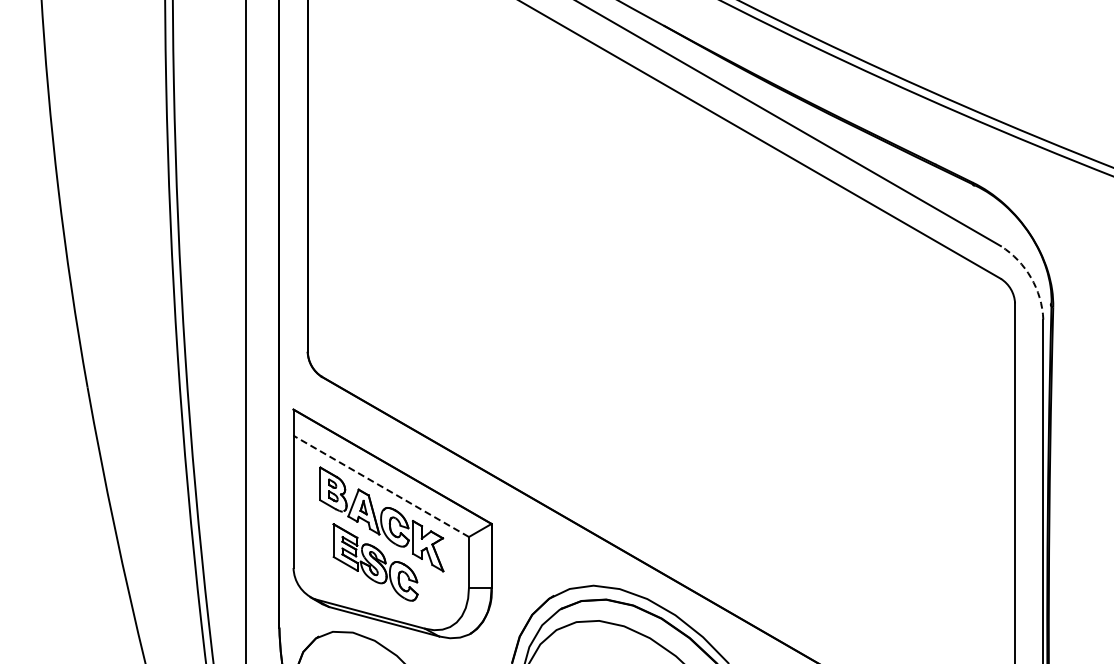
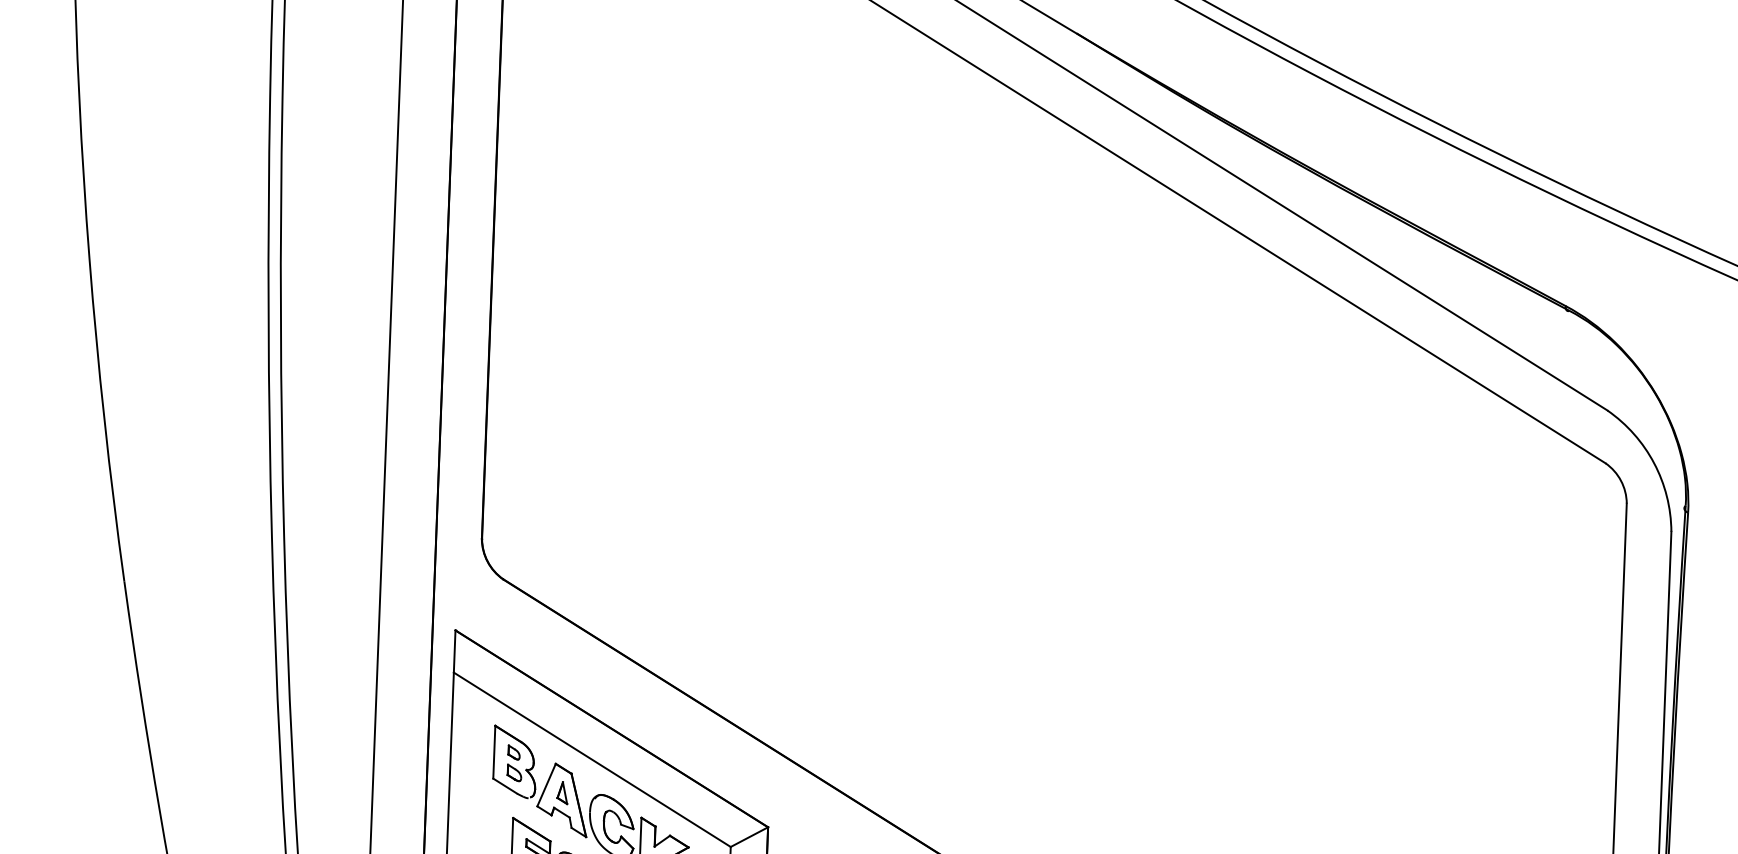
arc: (1031, 277) -> (1654, 462), dashed -> solid
line: (380, 486) -> (591, 759), dashed -> solid

